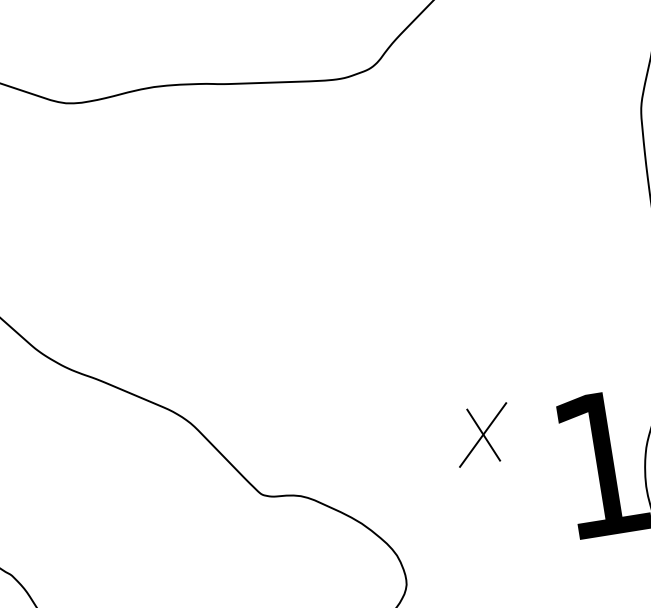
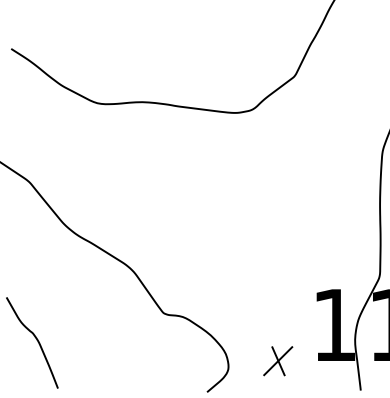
part: (483, 435) -> (278, 361), moved

